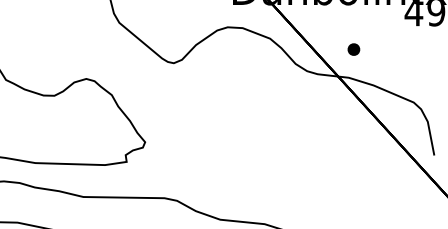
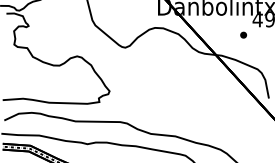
part: (353, 48) -> (243, 34), moved

